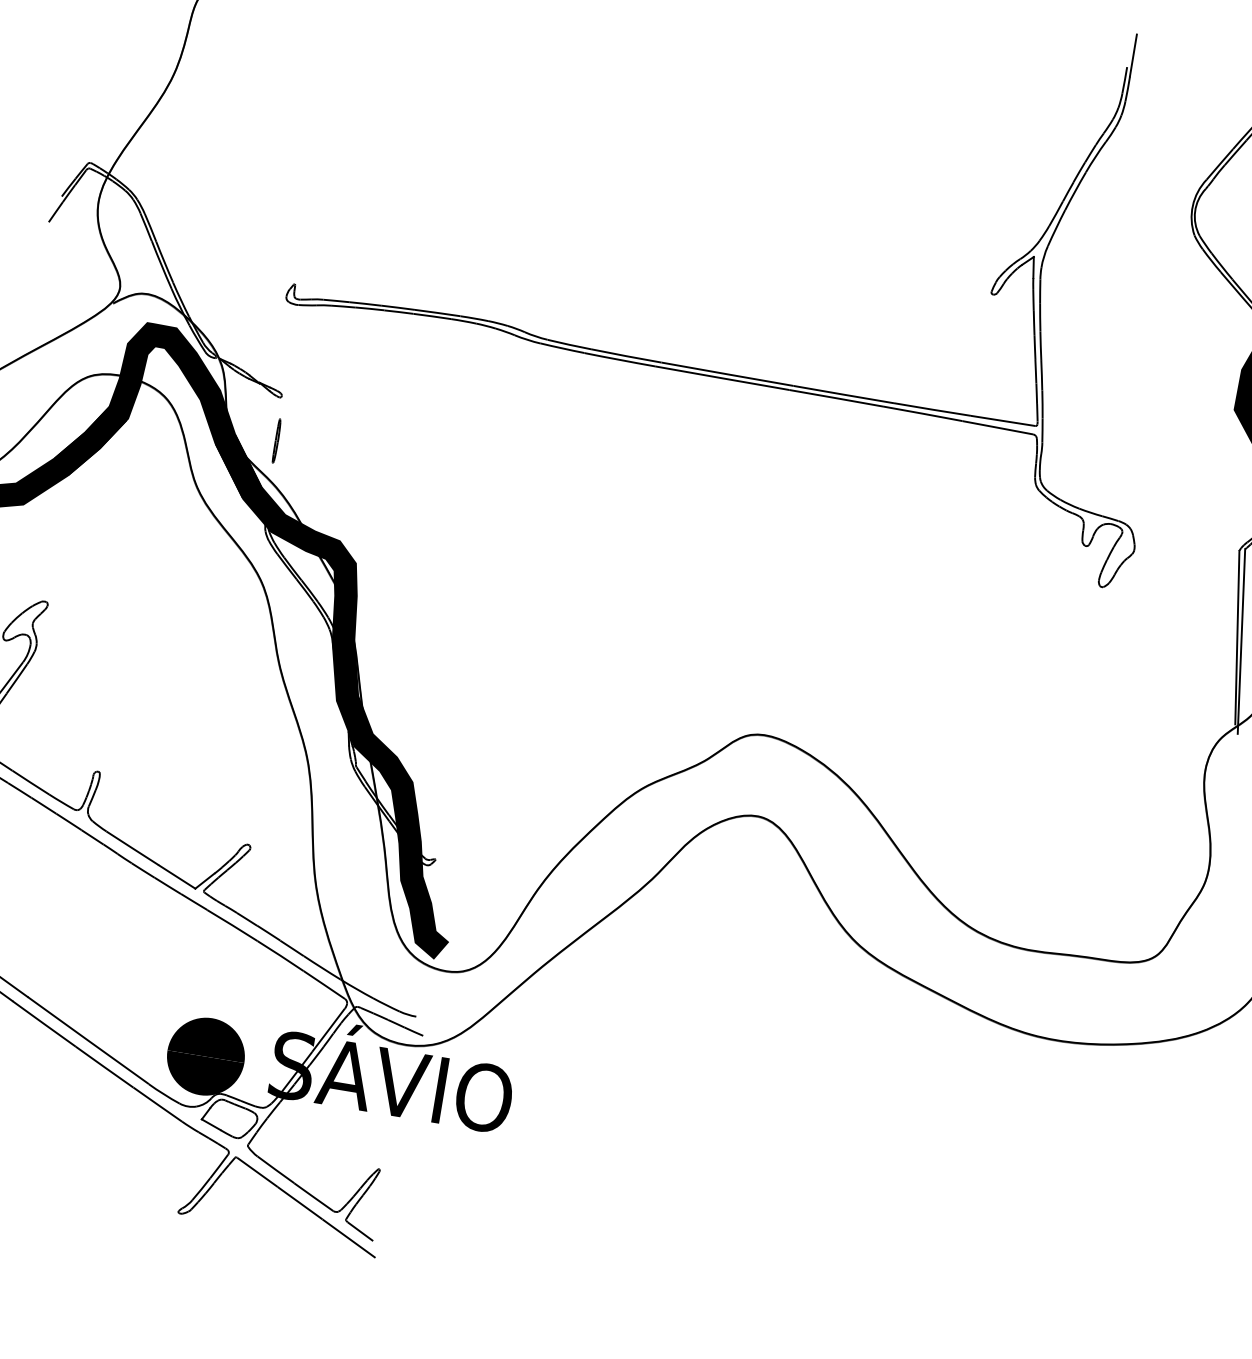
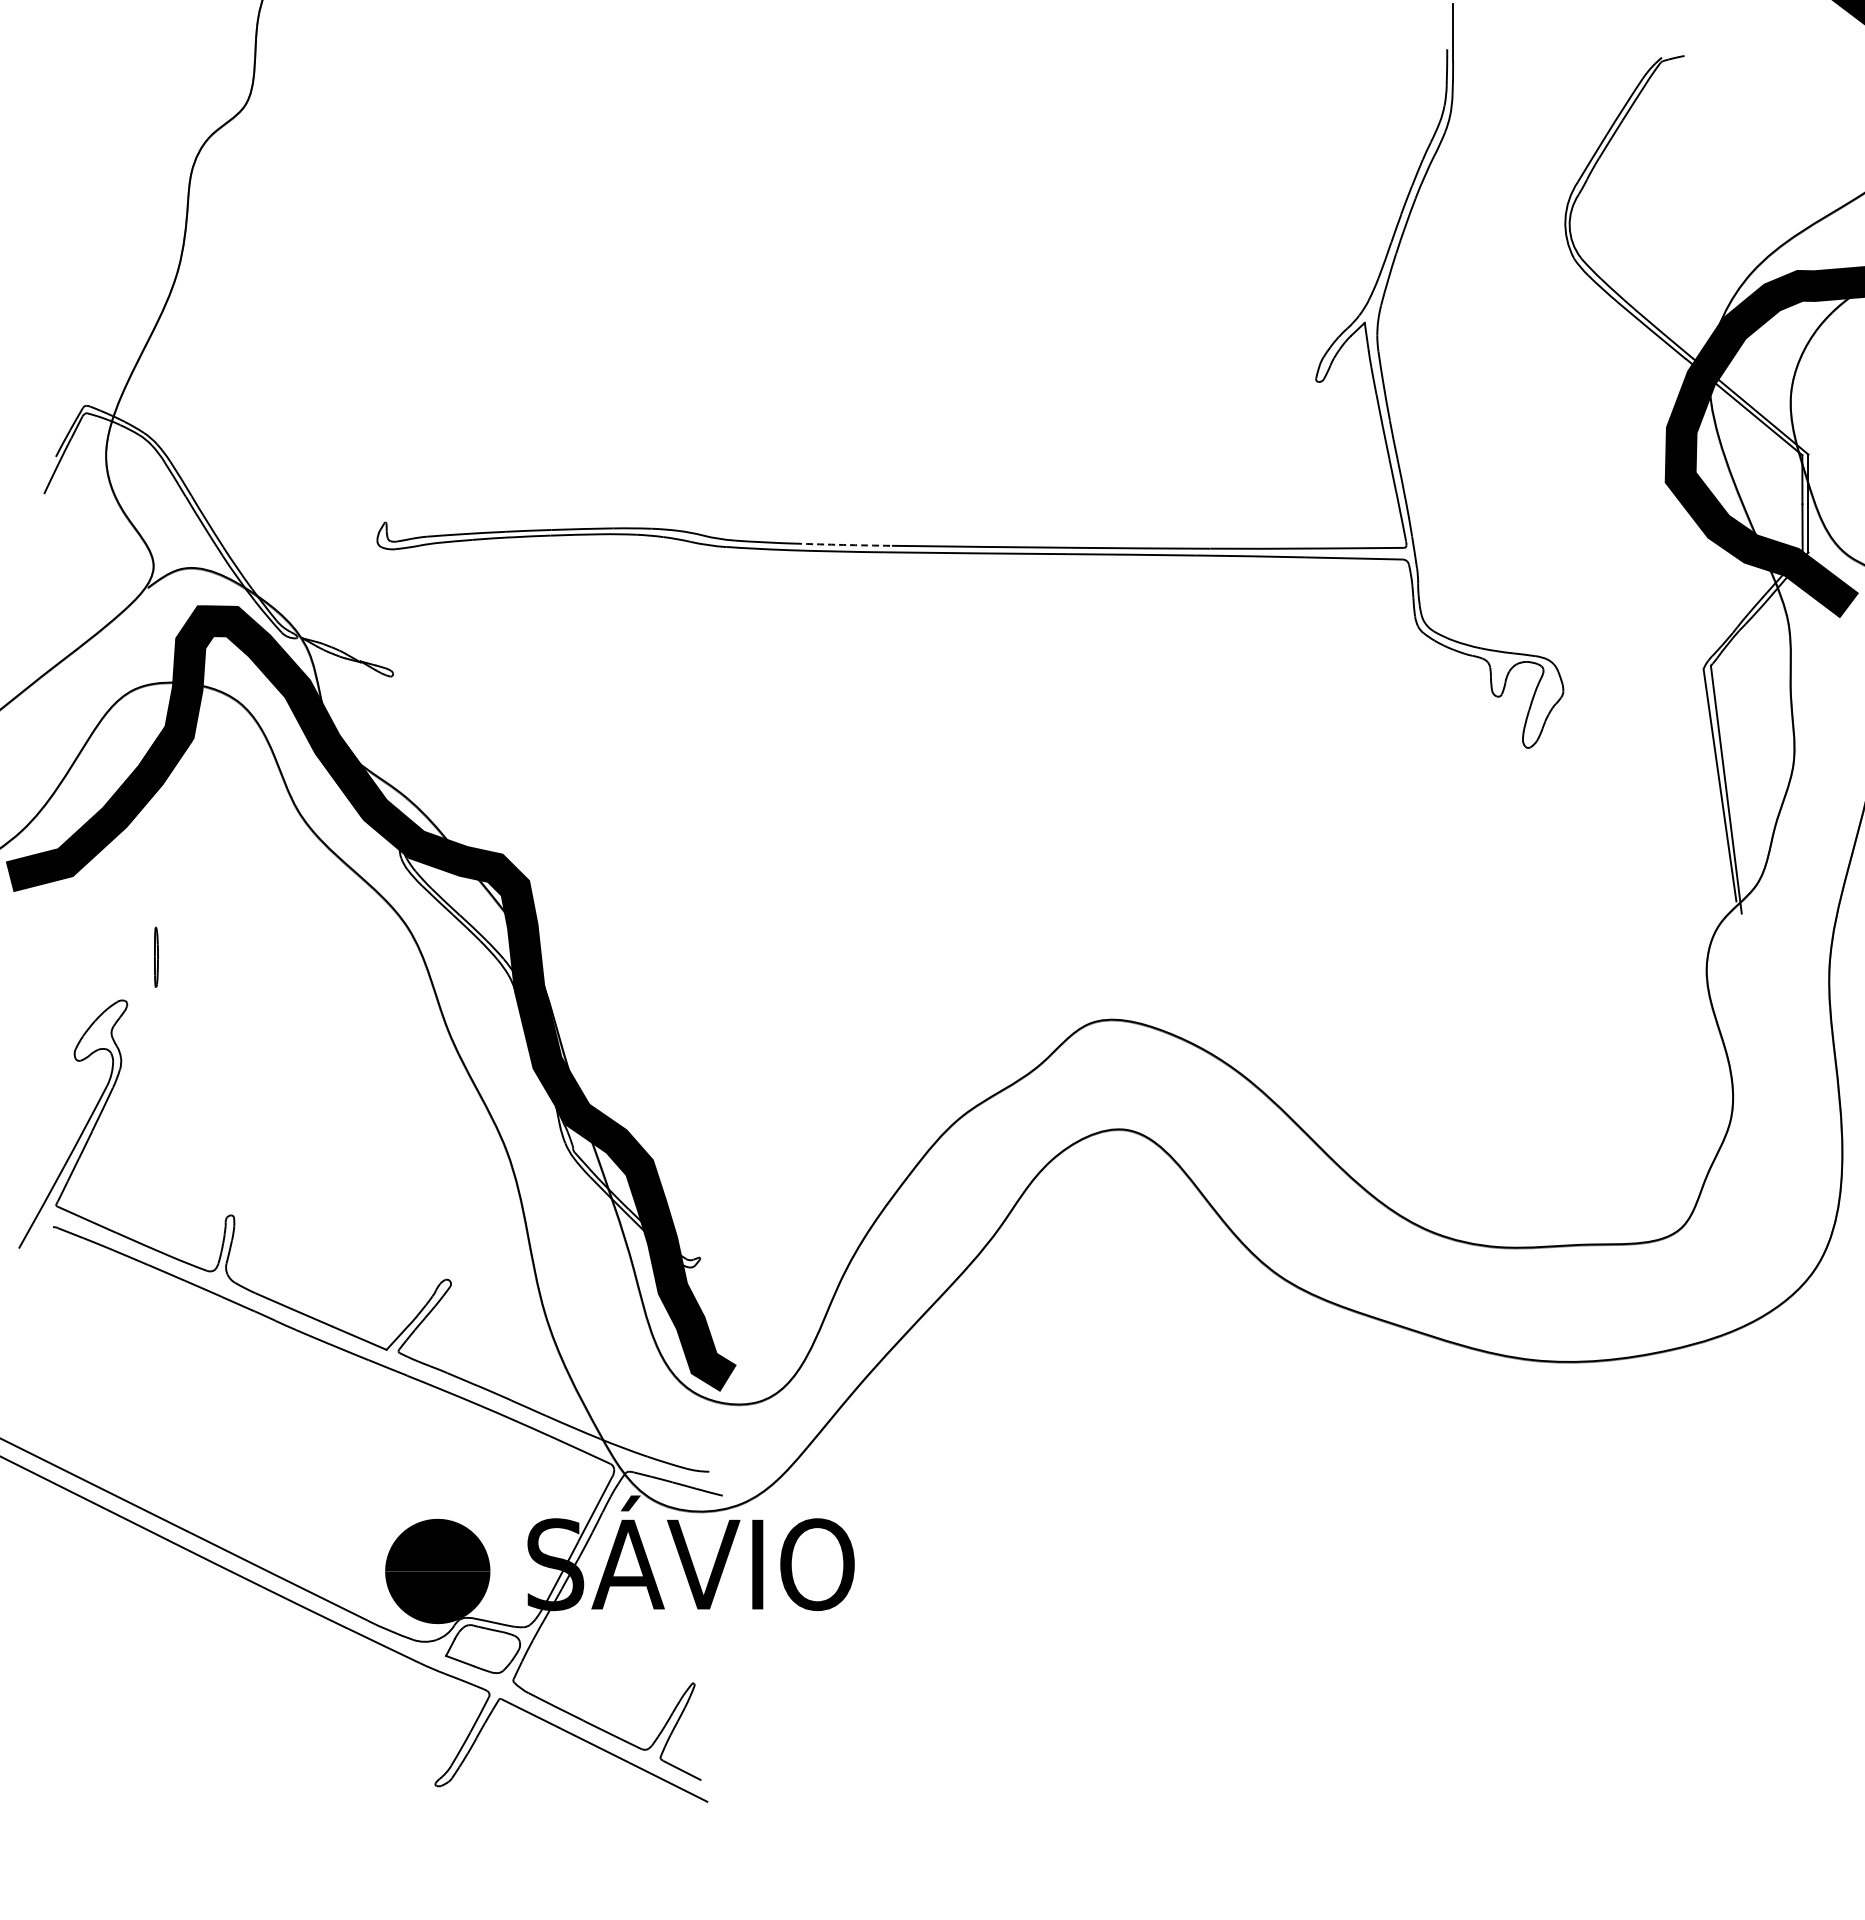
arc: (626, 355) -> (843, 544), solid -> dashed
line: (276, 440) -> (155, 956), moved

